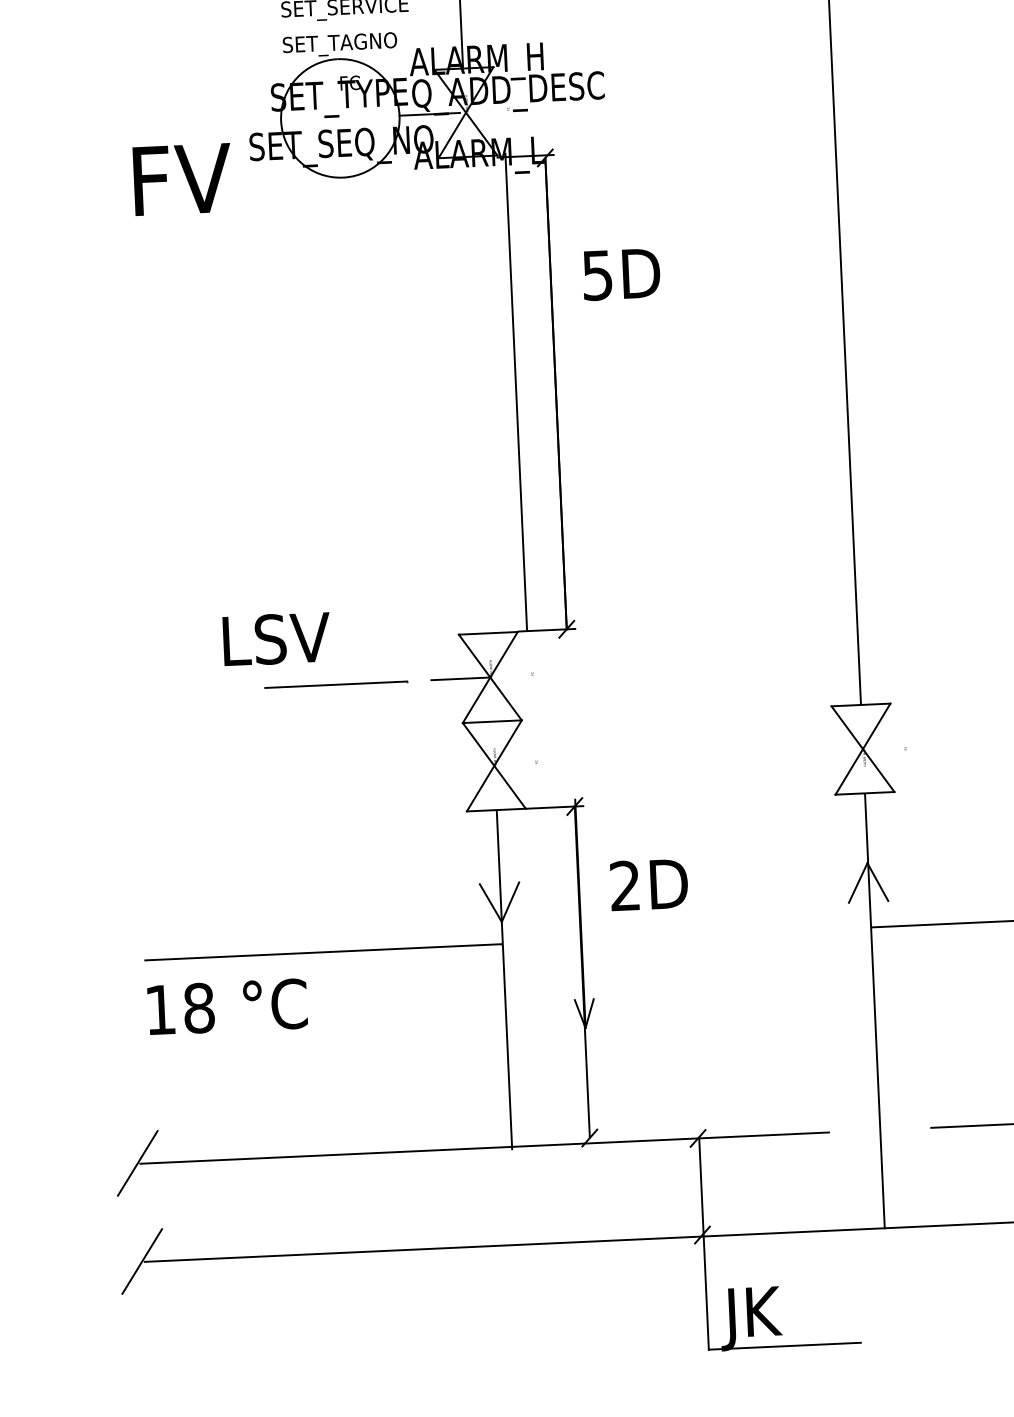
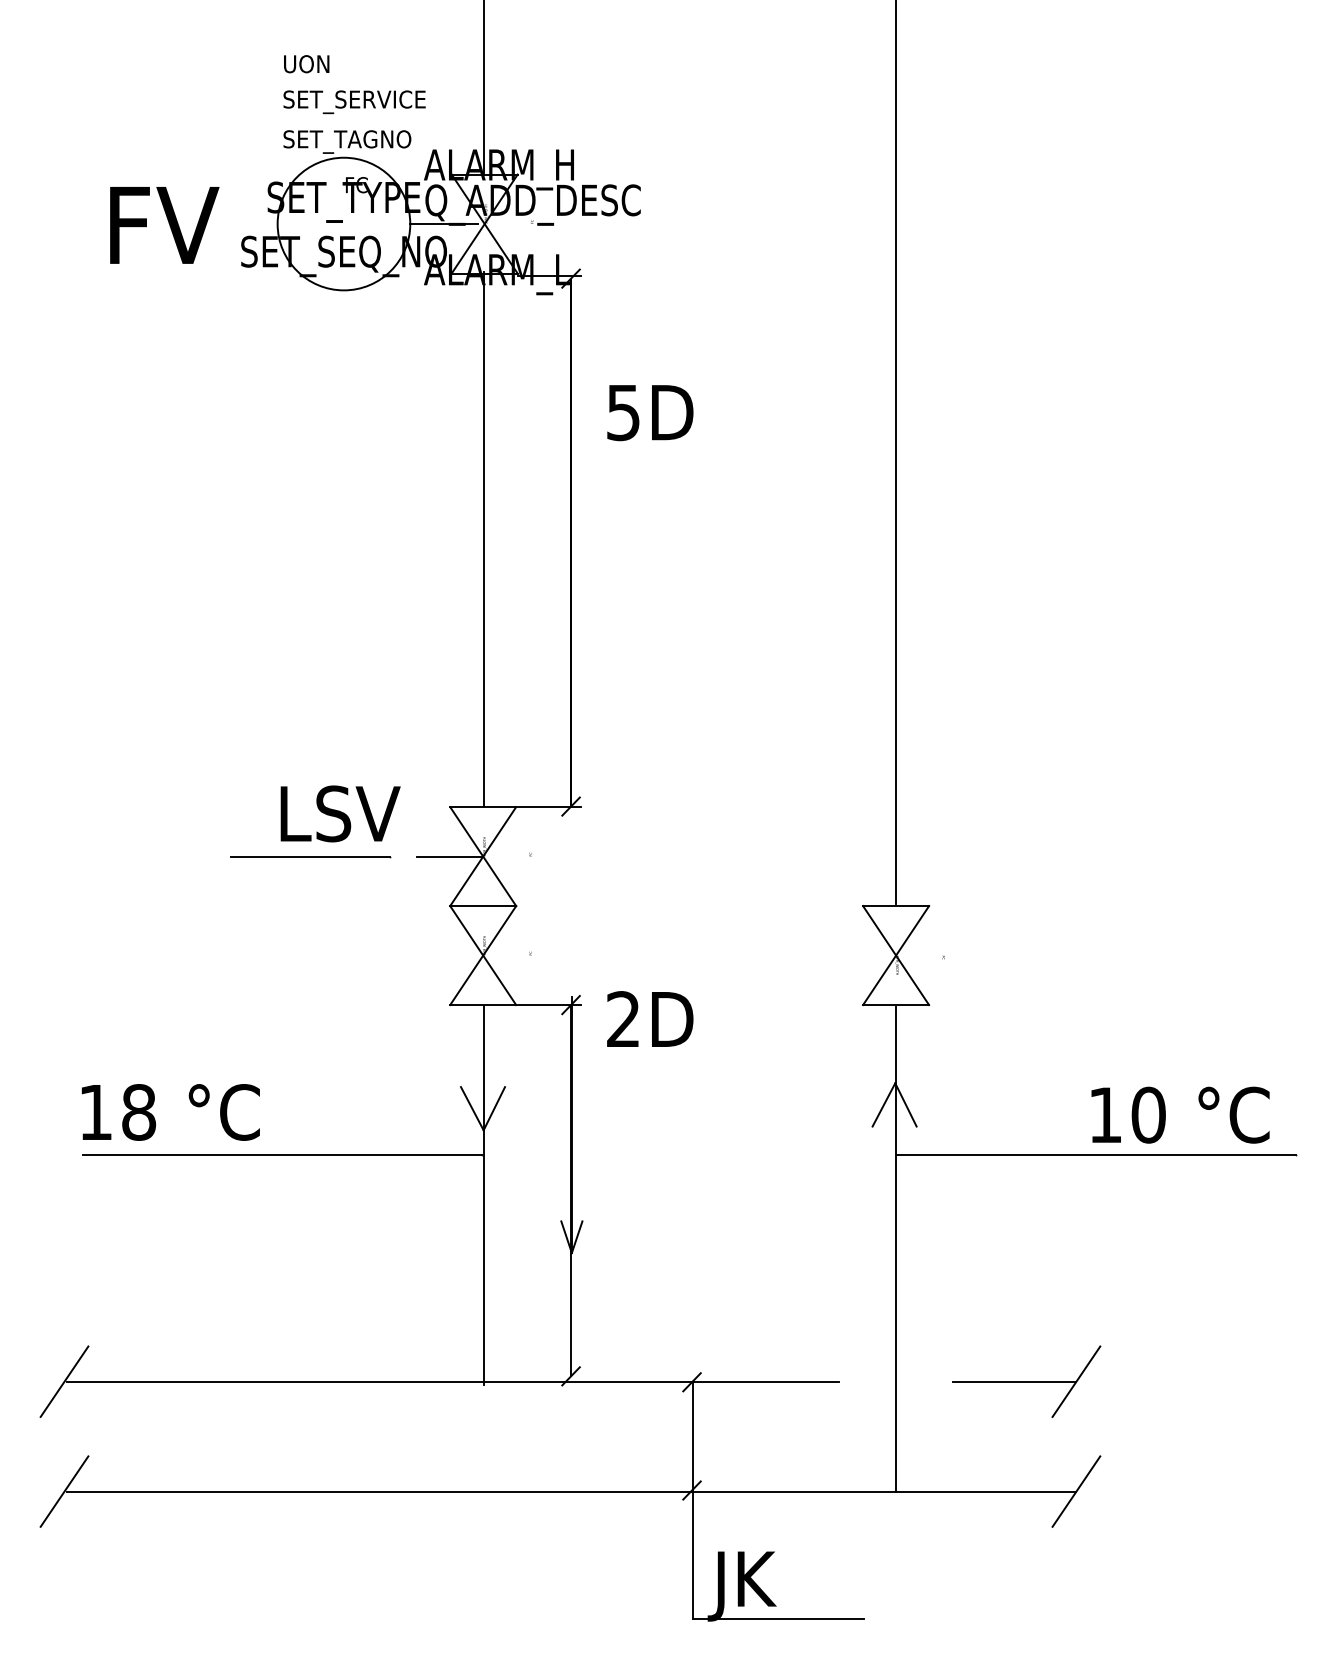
text: (182, 179) -> (164, 225), moved
line: (516, 392) -> (483, 539), moved
text: (276, 638) -> (340, 813), moved
text: (649, 884) -> (650, 1018), moved
text: (227, 1007) -> (170, 1112), moved

